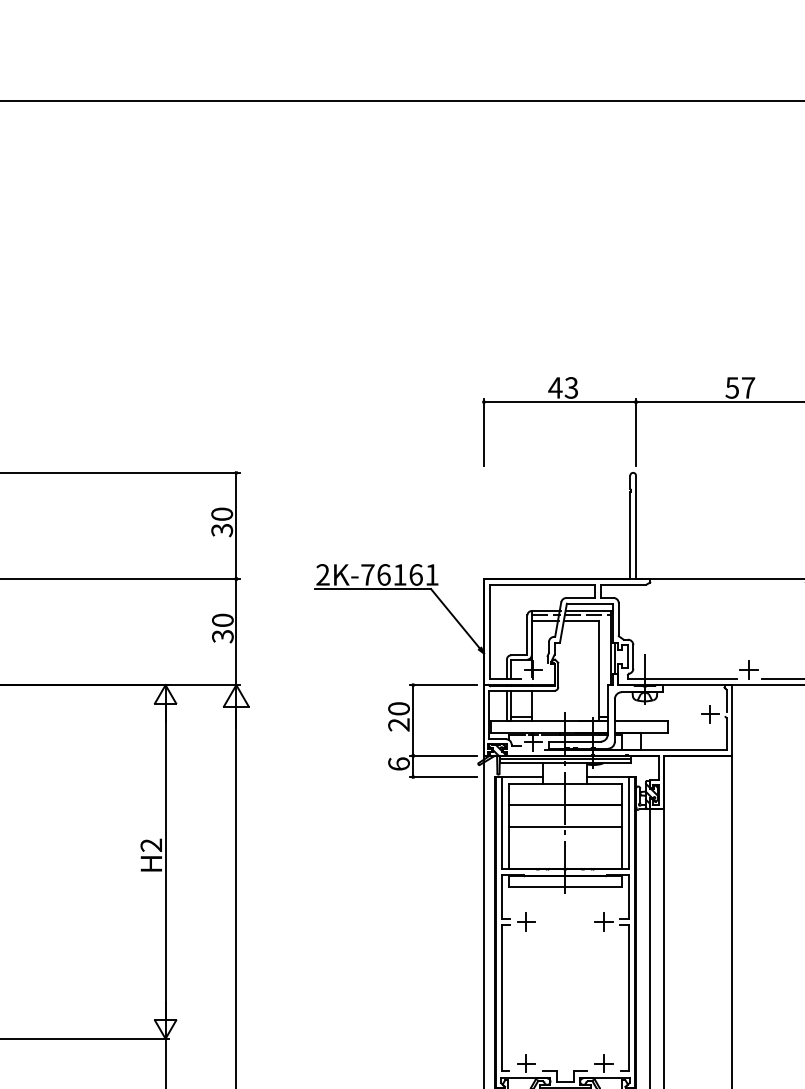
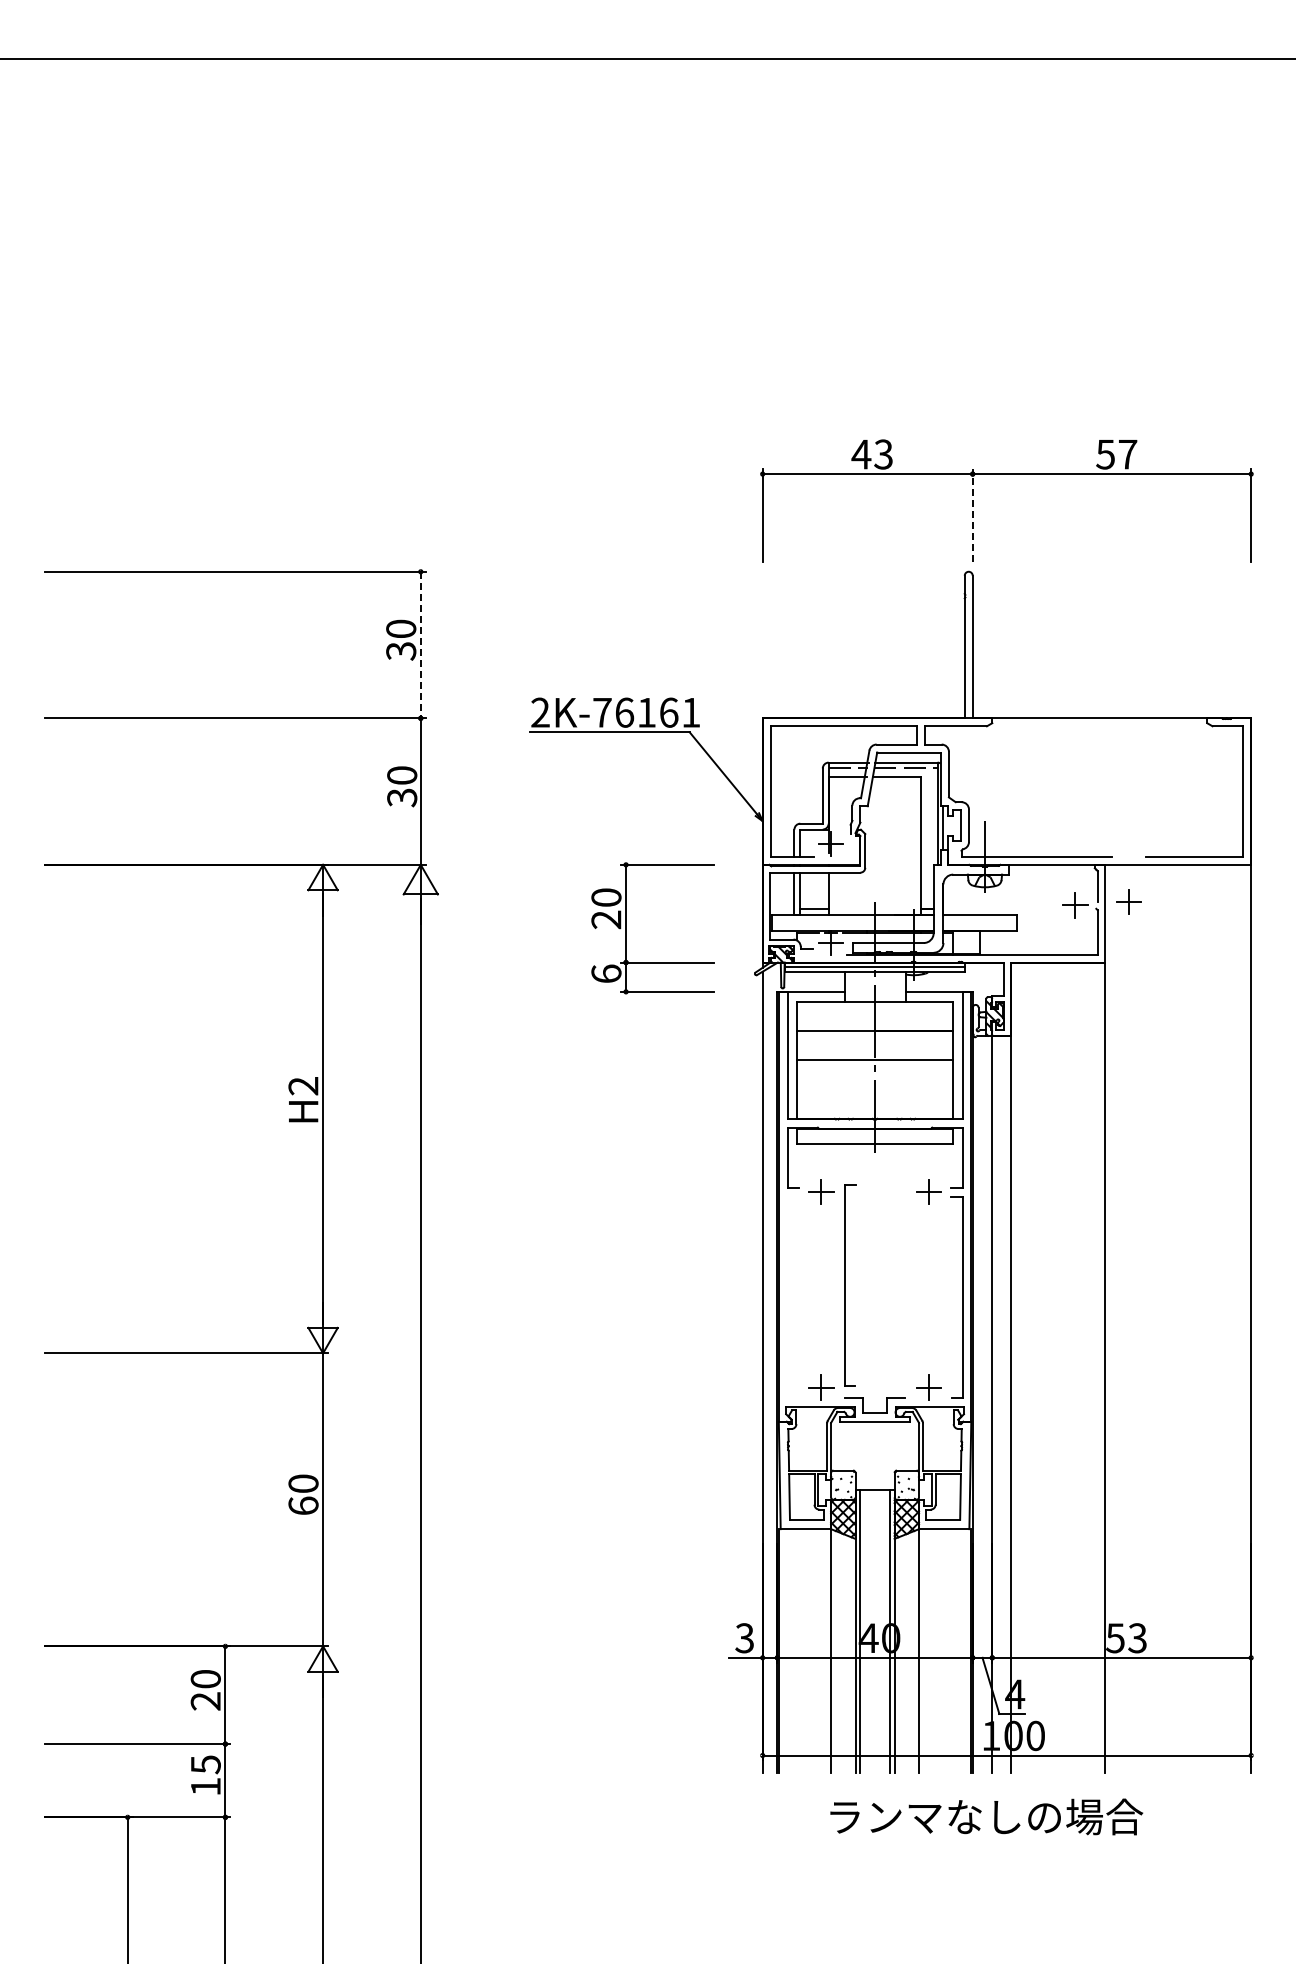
line: (635, 432) -> (972, 515), solid -> dashed
line: (236, 526) -> (420, 645), solid -> dashed
part: (748, 669) -> (1128, 901), moved
part: (413, 731) -> (626, 928), moved
part: (506, 998) -> (850, 1285), moved

